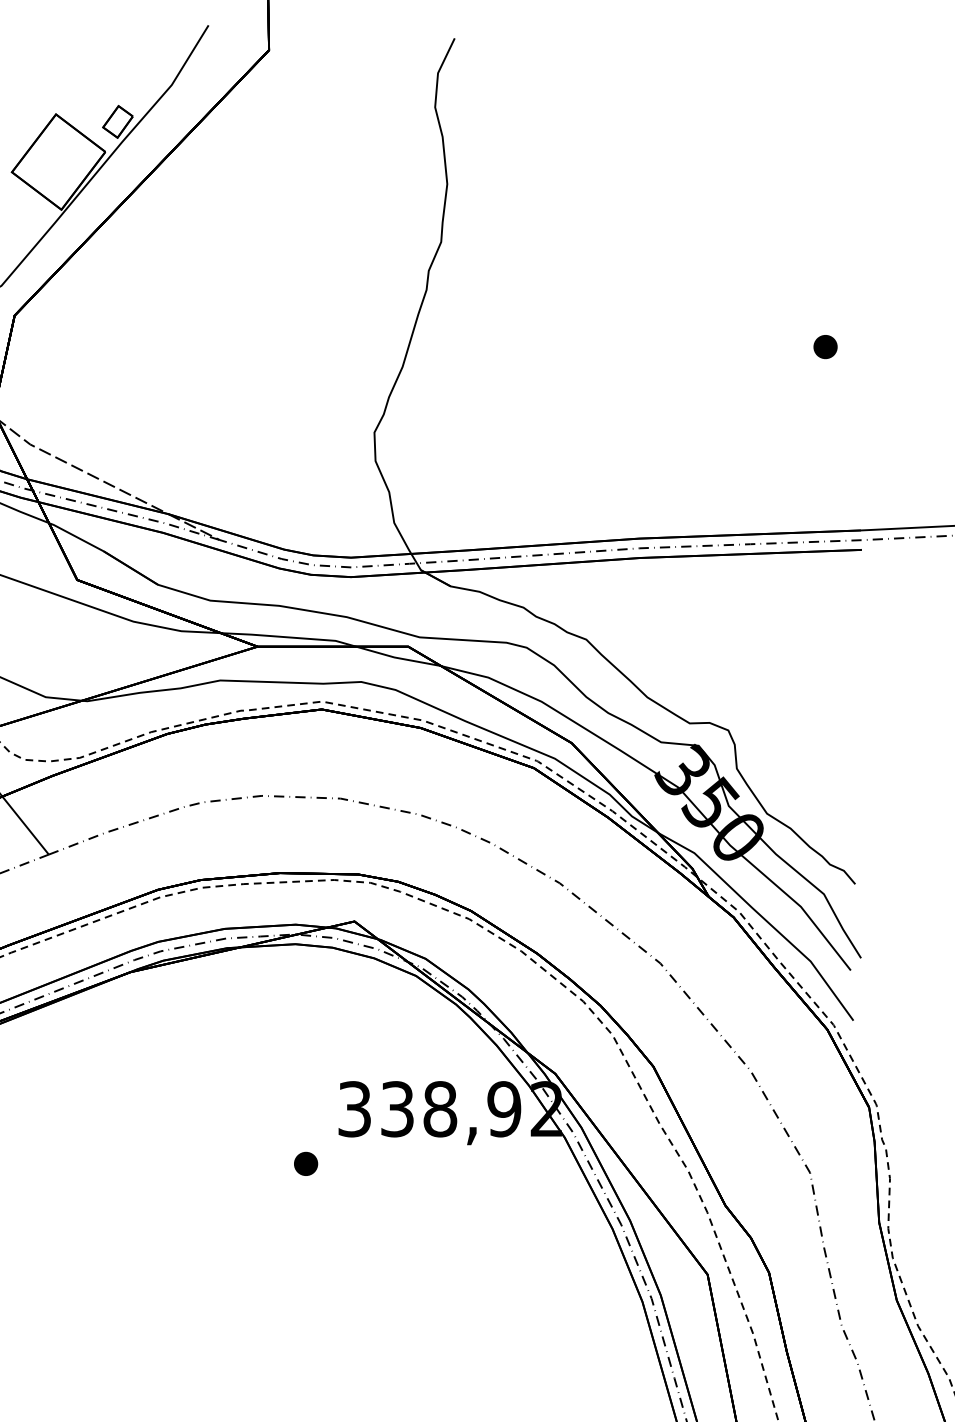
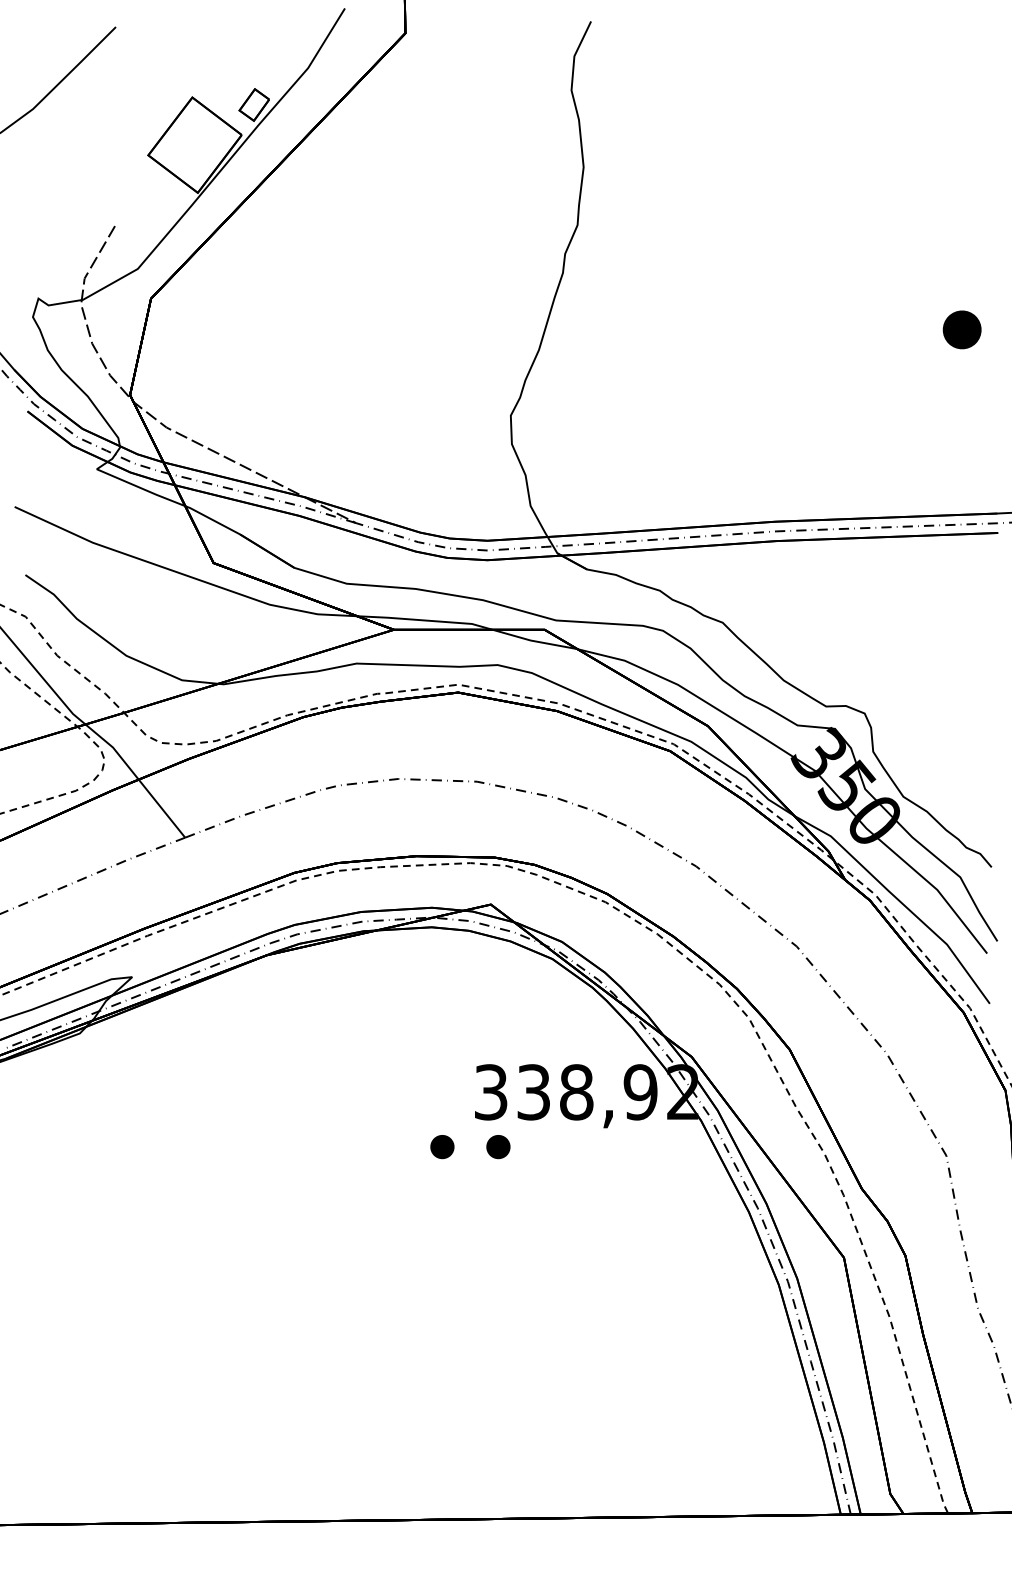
part: (825, 347) -> (961, 330), size x1.6
part: (362, 1164) -> (498, 1147), added

